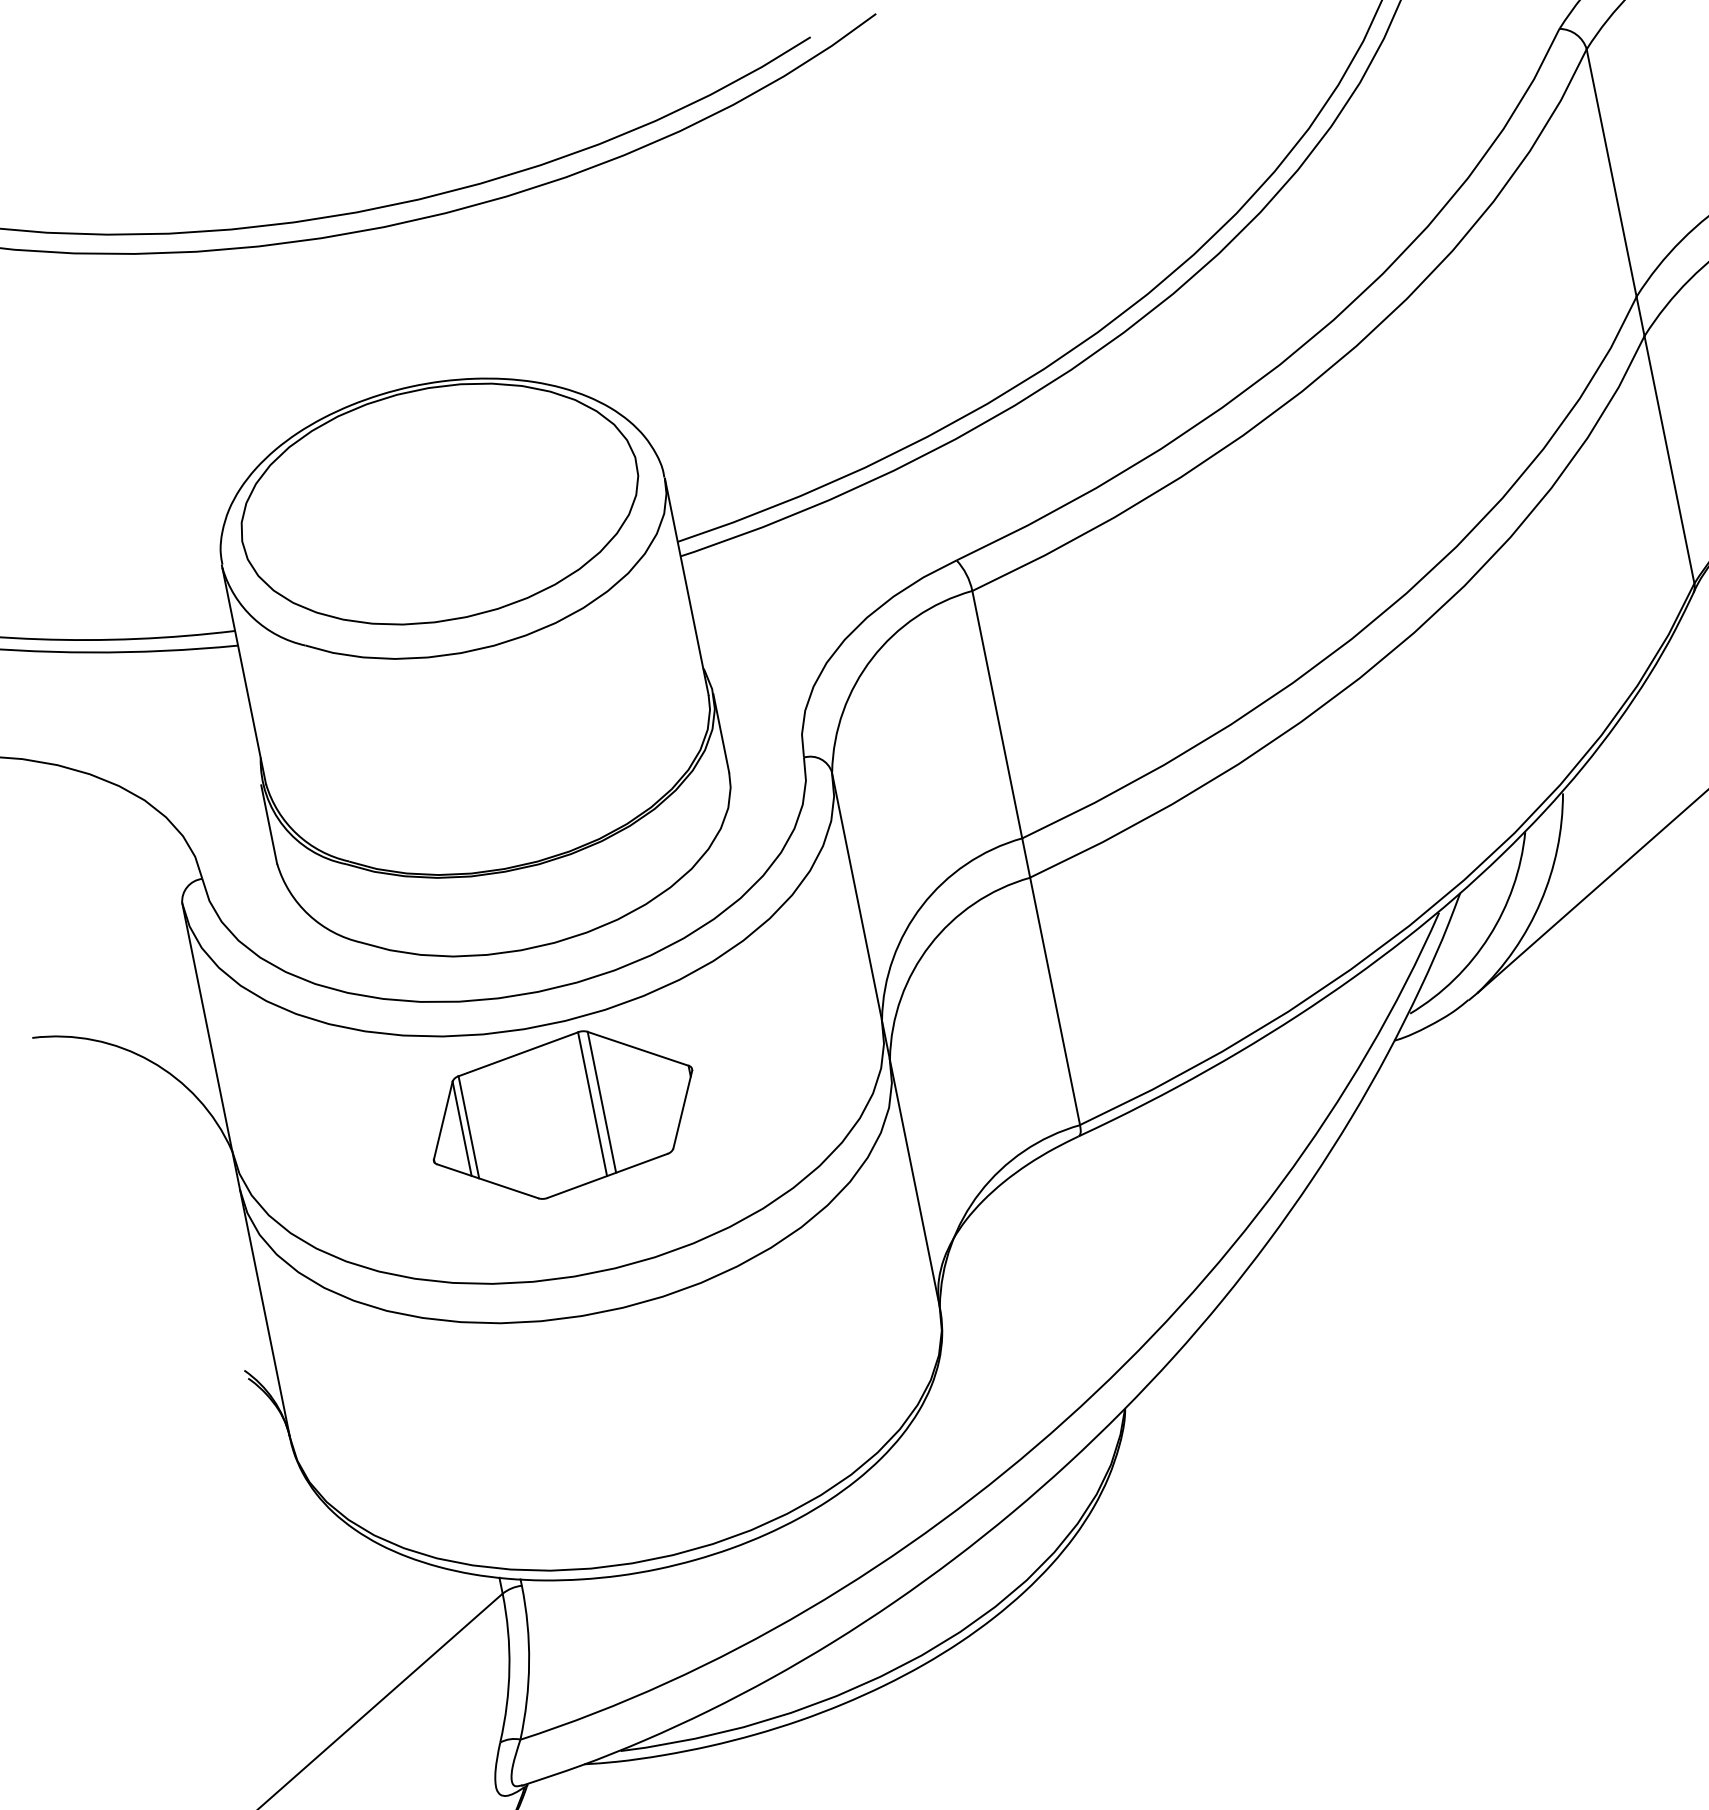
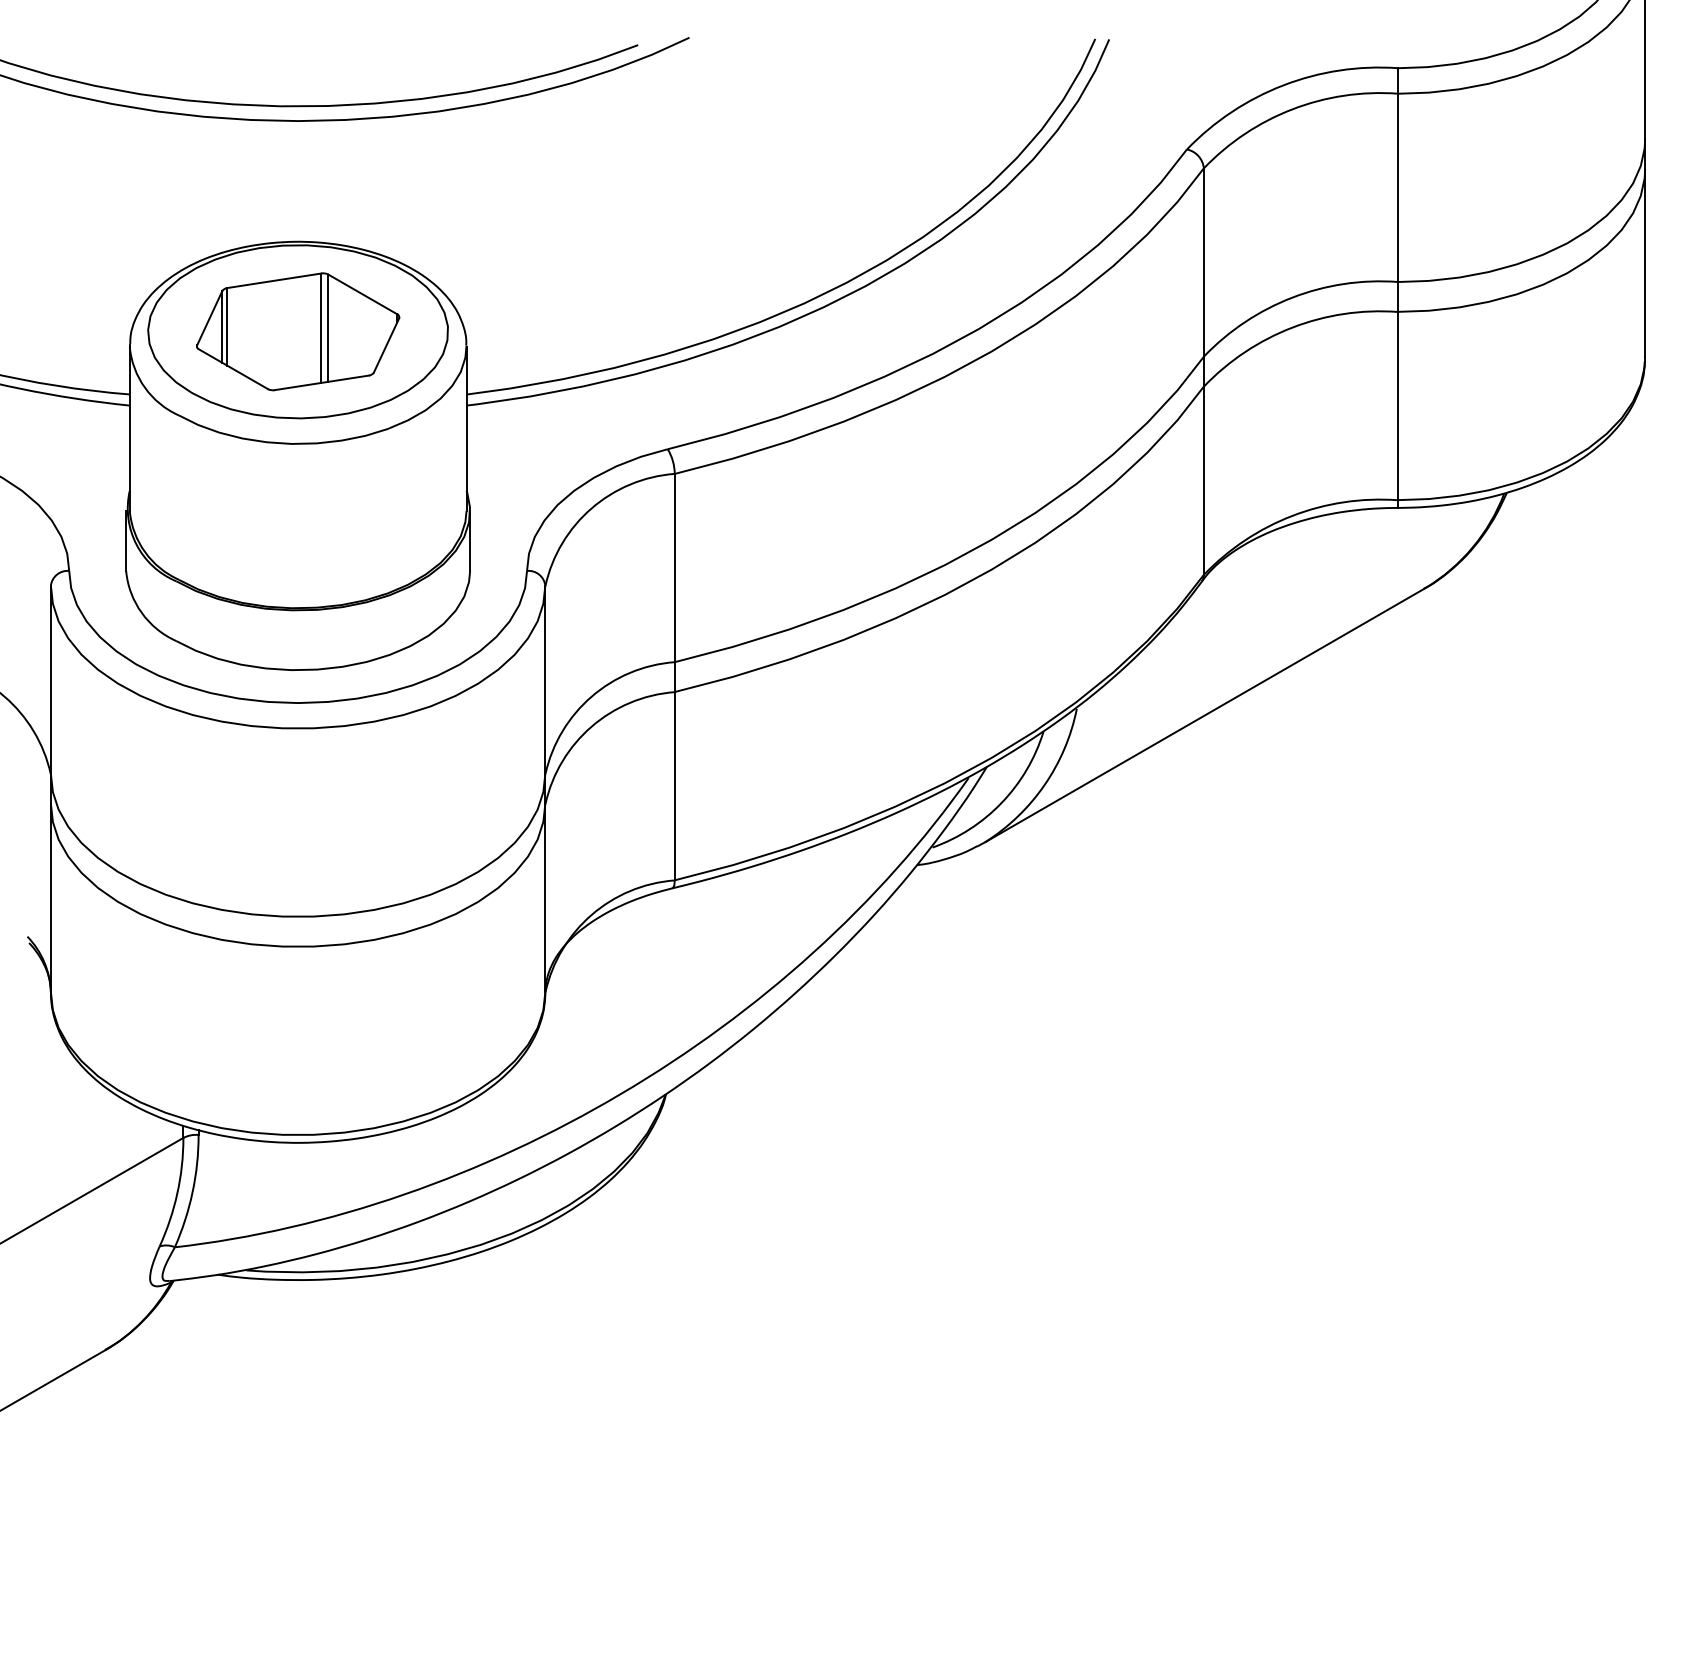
part: (563, 1114) -> (298, 331), moved

